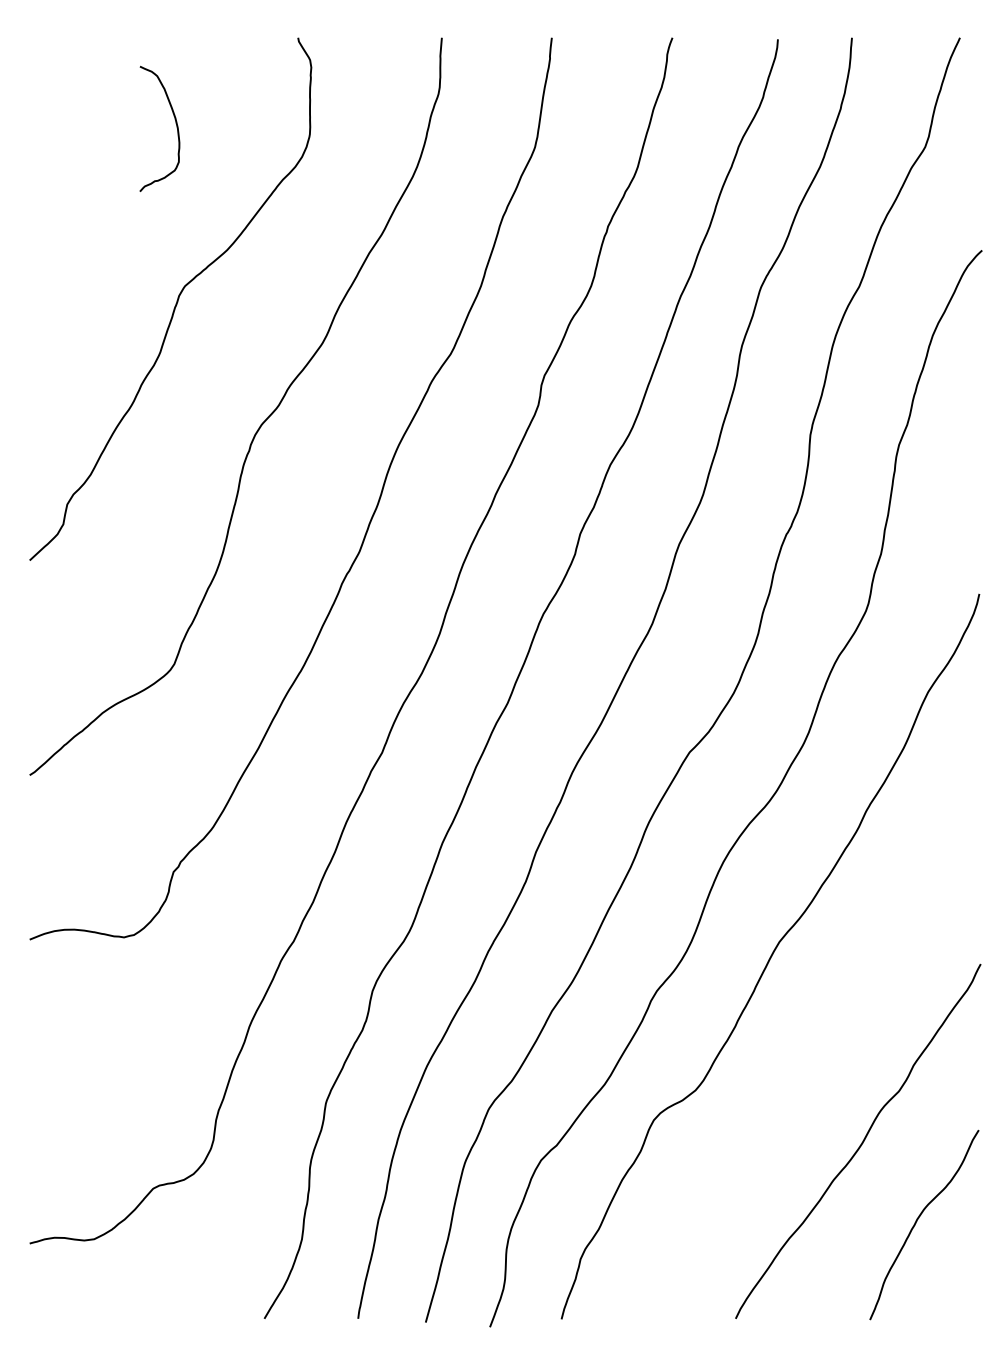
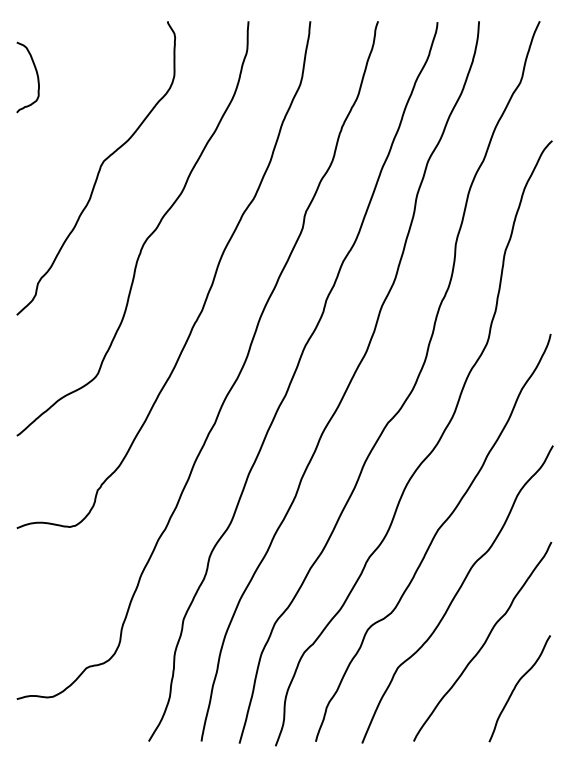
curve: (174, 125) -> (36, 75), moved
curve: (813, 1057) -> (457, 594), added

